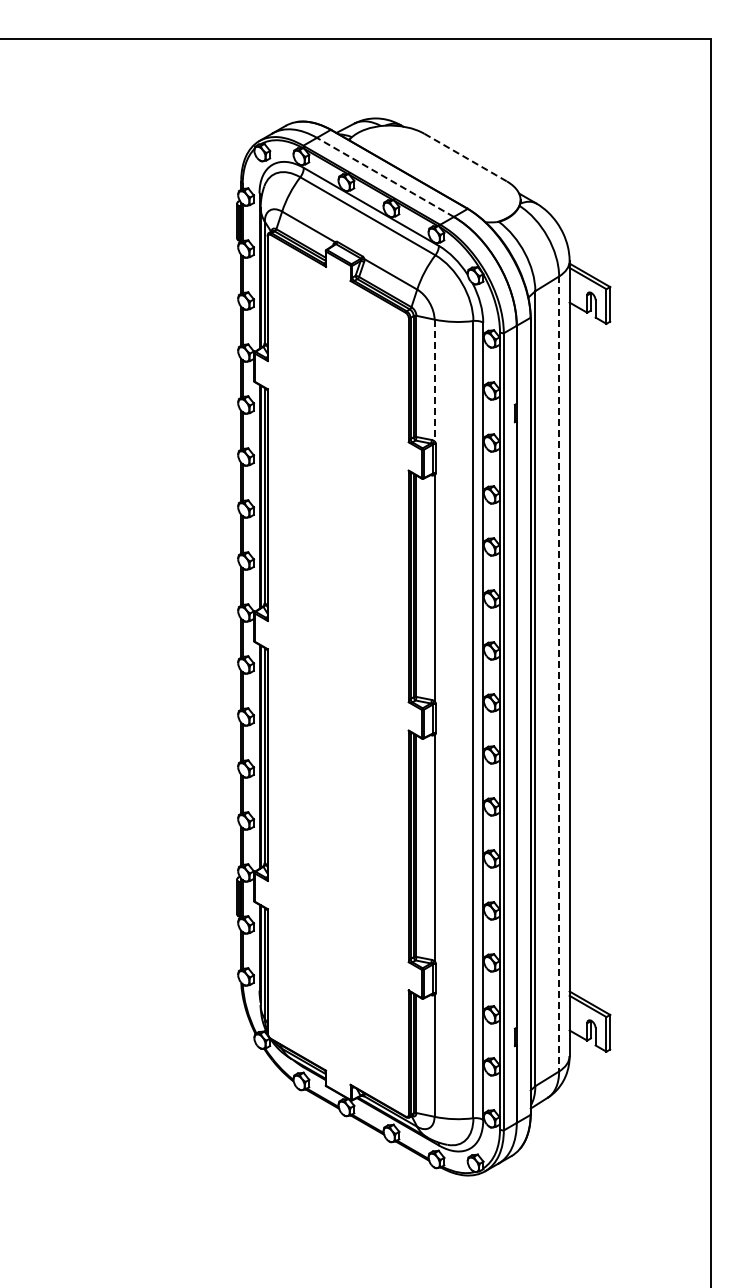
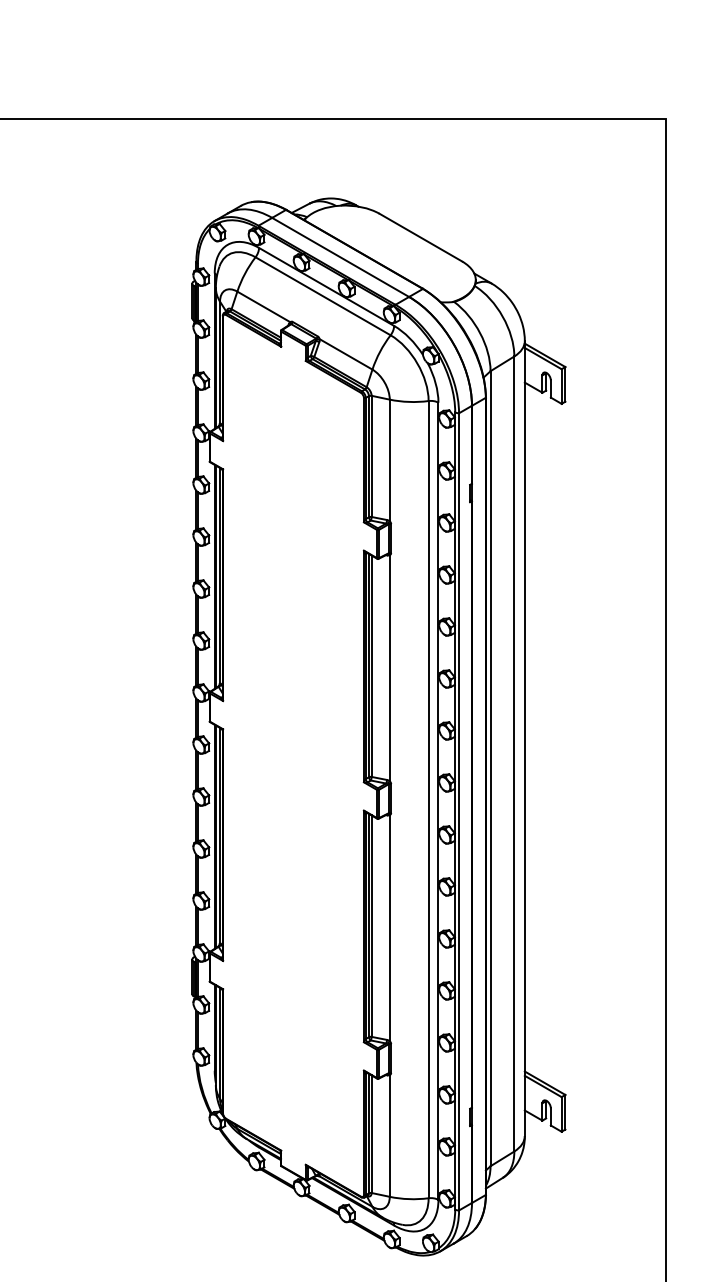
line: (465, 157) -> (420, 237), dashed -> solid
line: (385, 177) -> (340, 257), dashed -> solid
line: (434, 380) -> (389, 460), dashed -> solid
line: (559, 673) -> (514, 753), dashed -> solid

